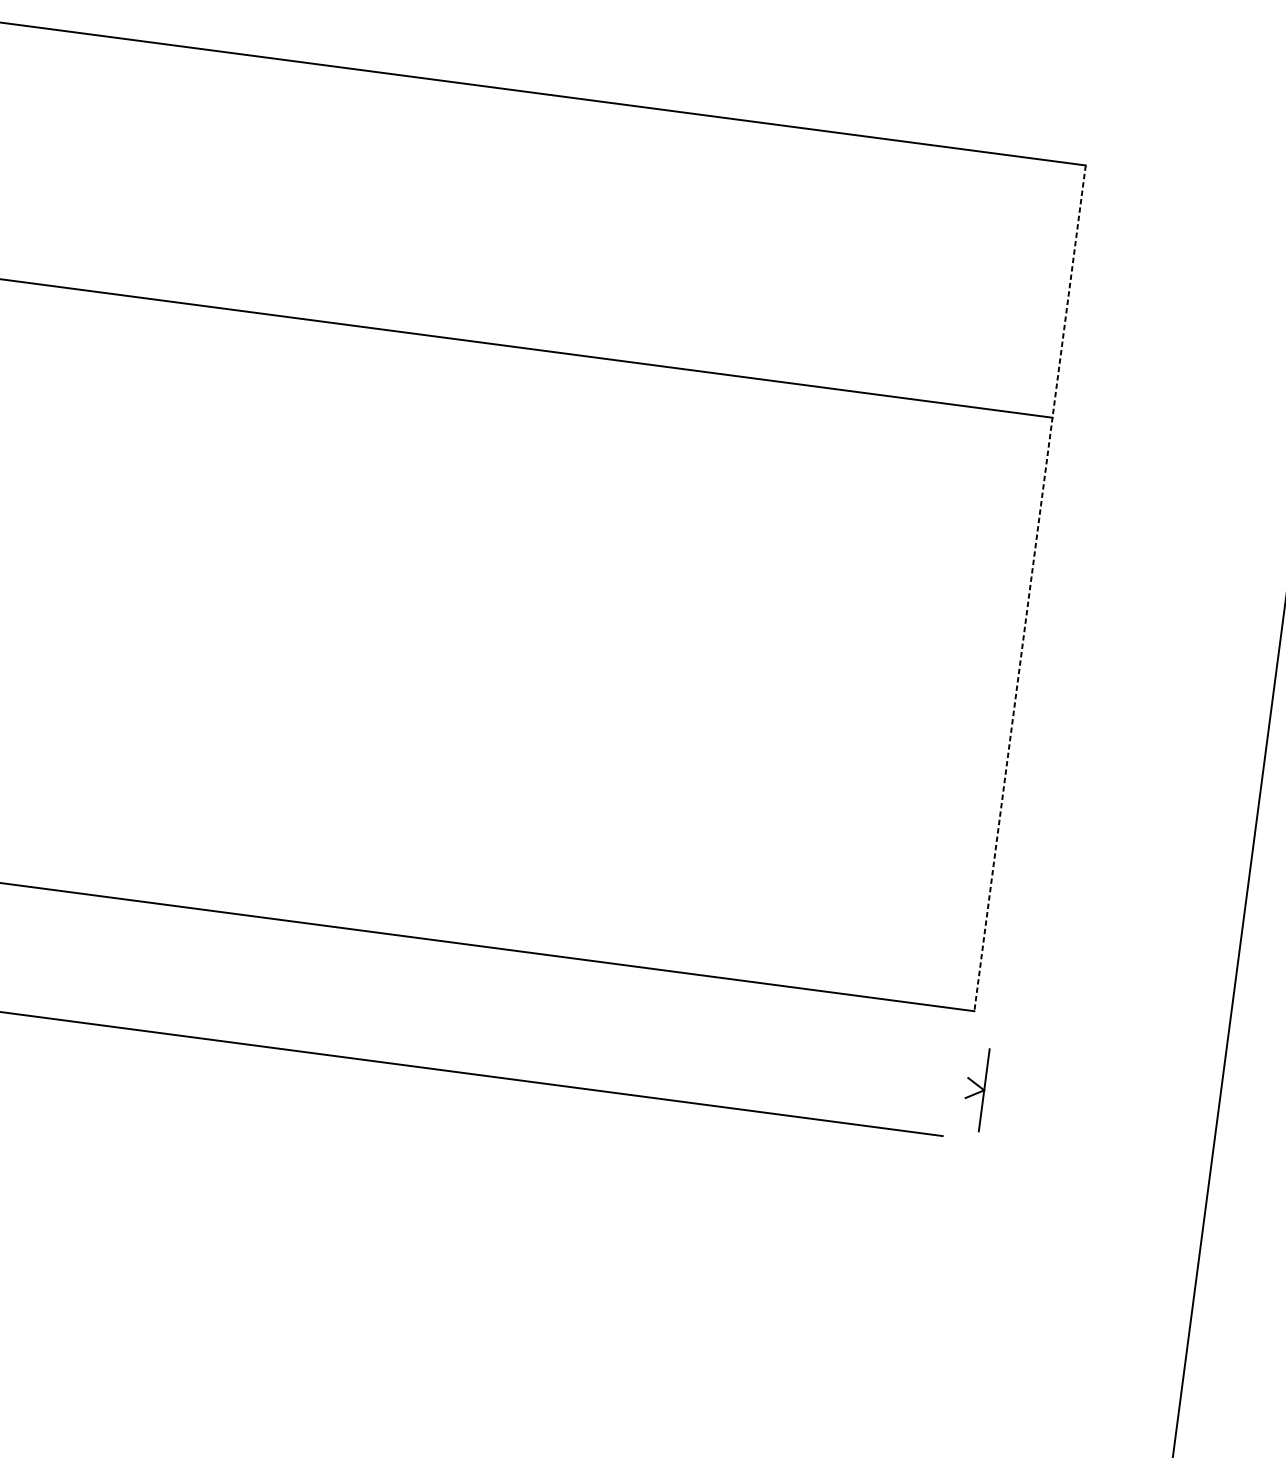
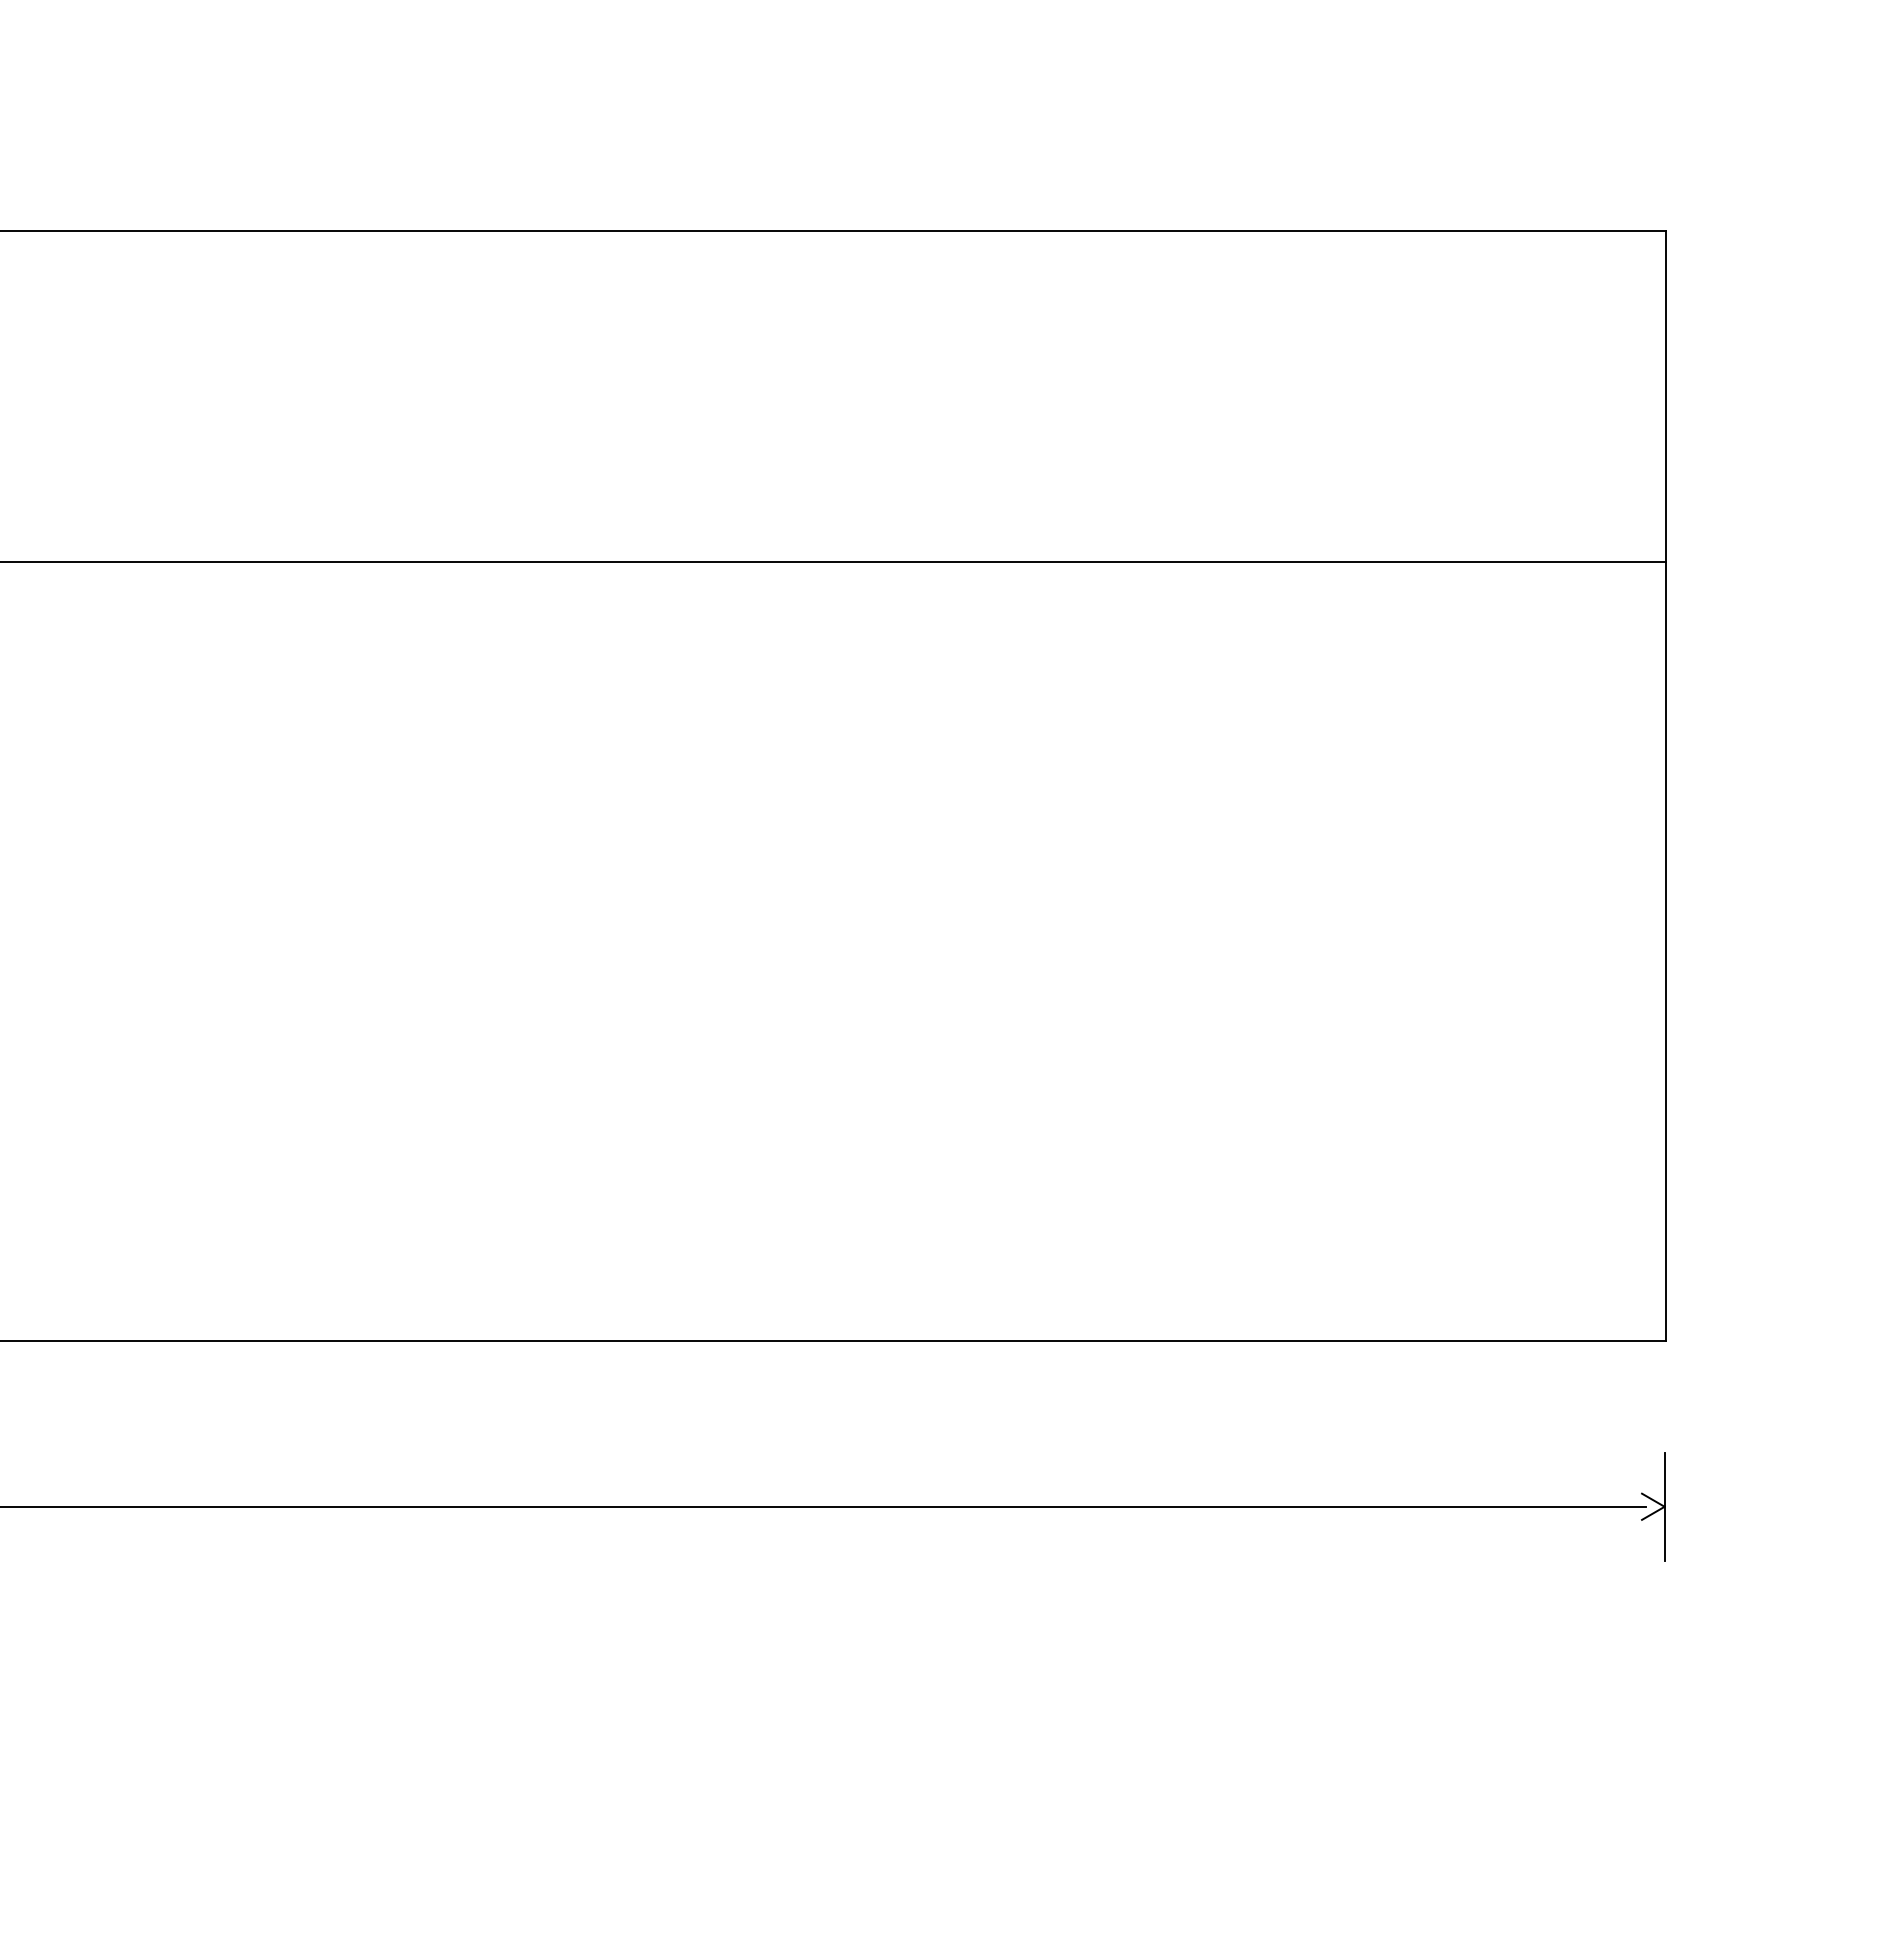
line: (1030, 587) -> (1665, 785), dashed -> solid
part: (975, 1088) -> (1653, 1506), moved

